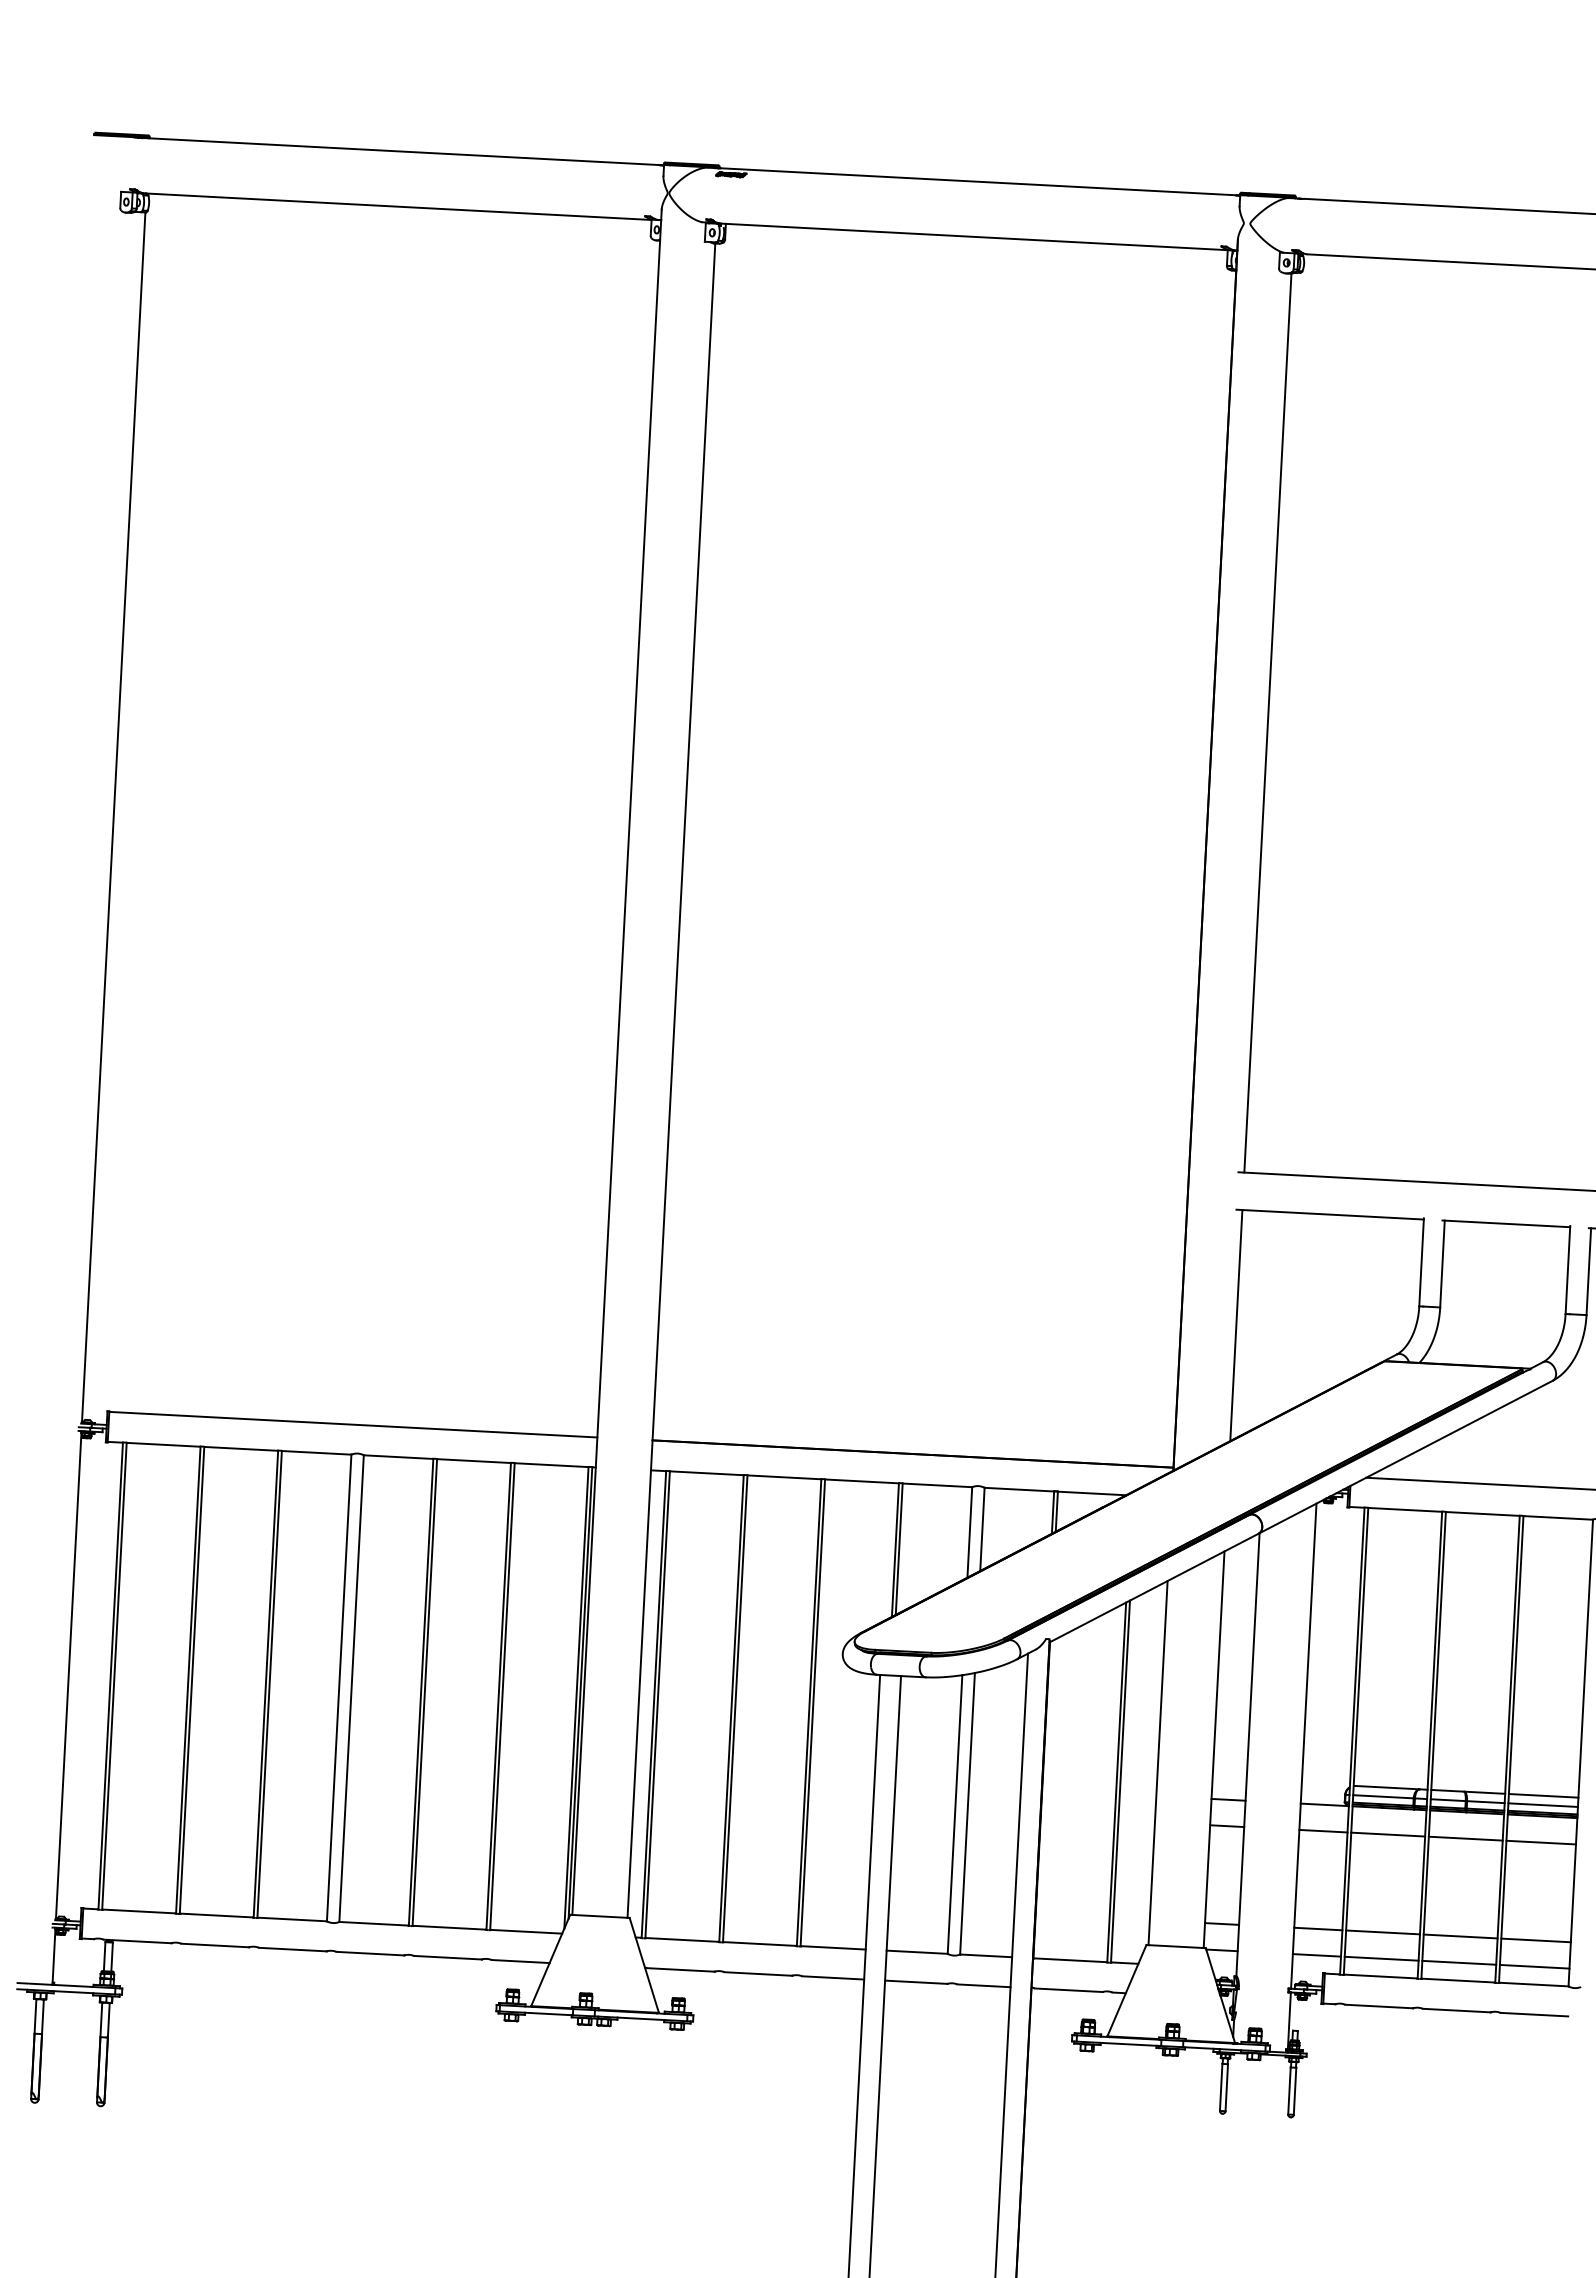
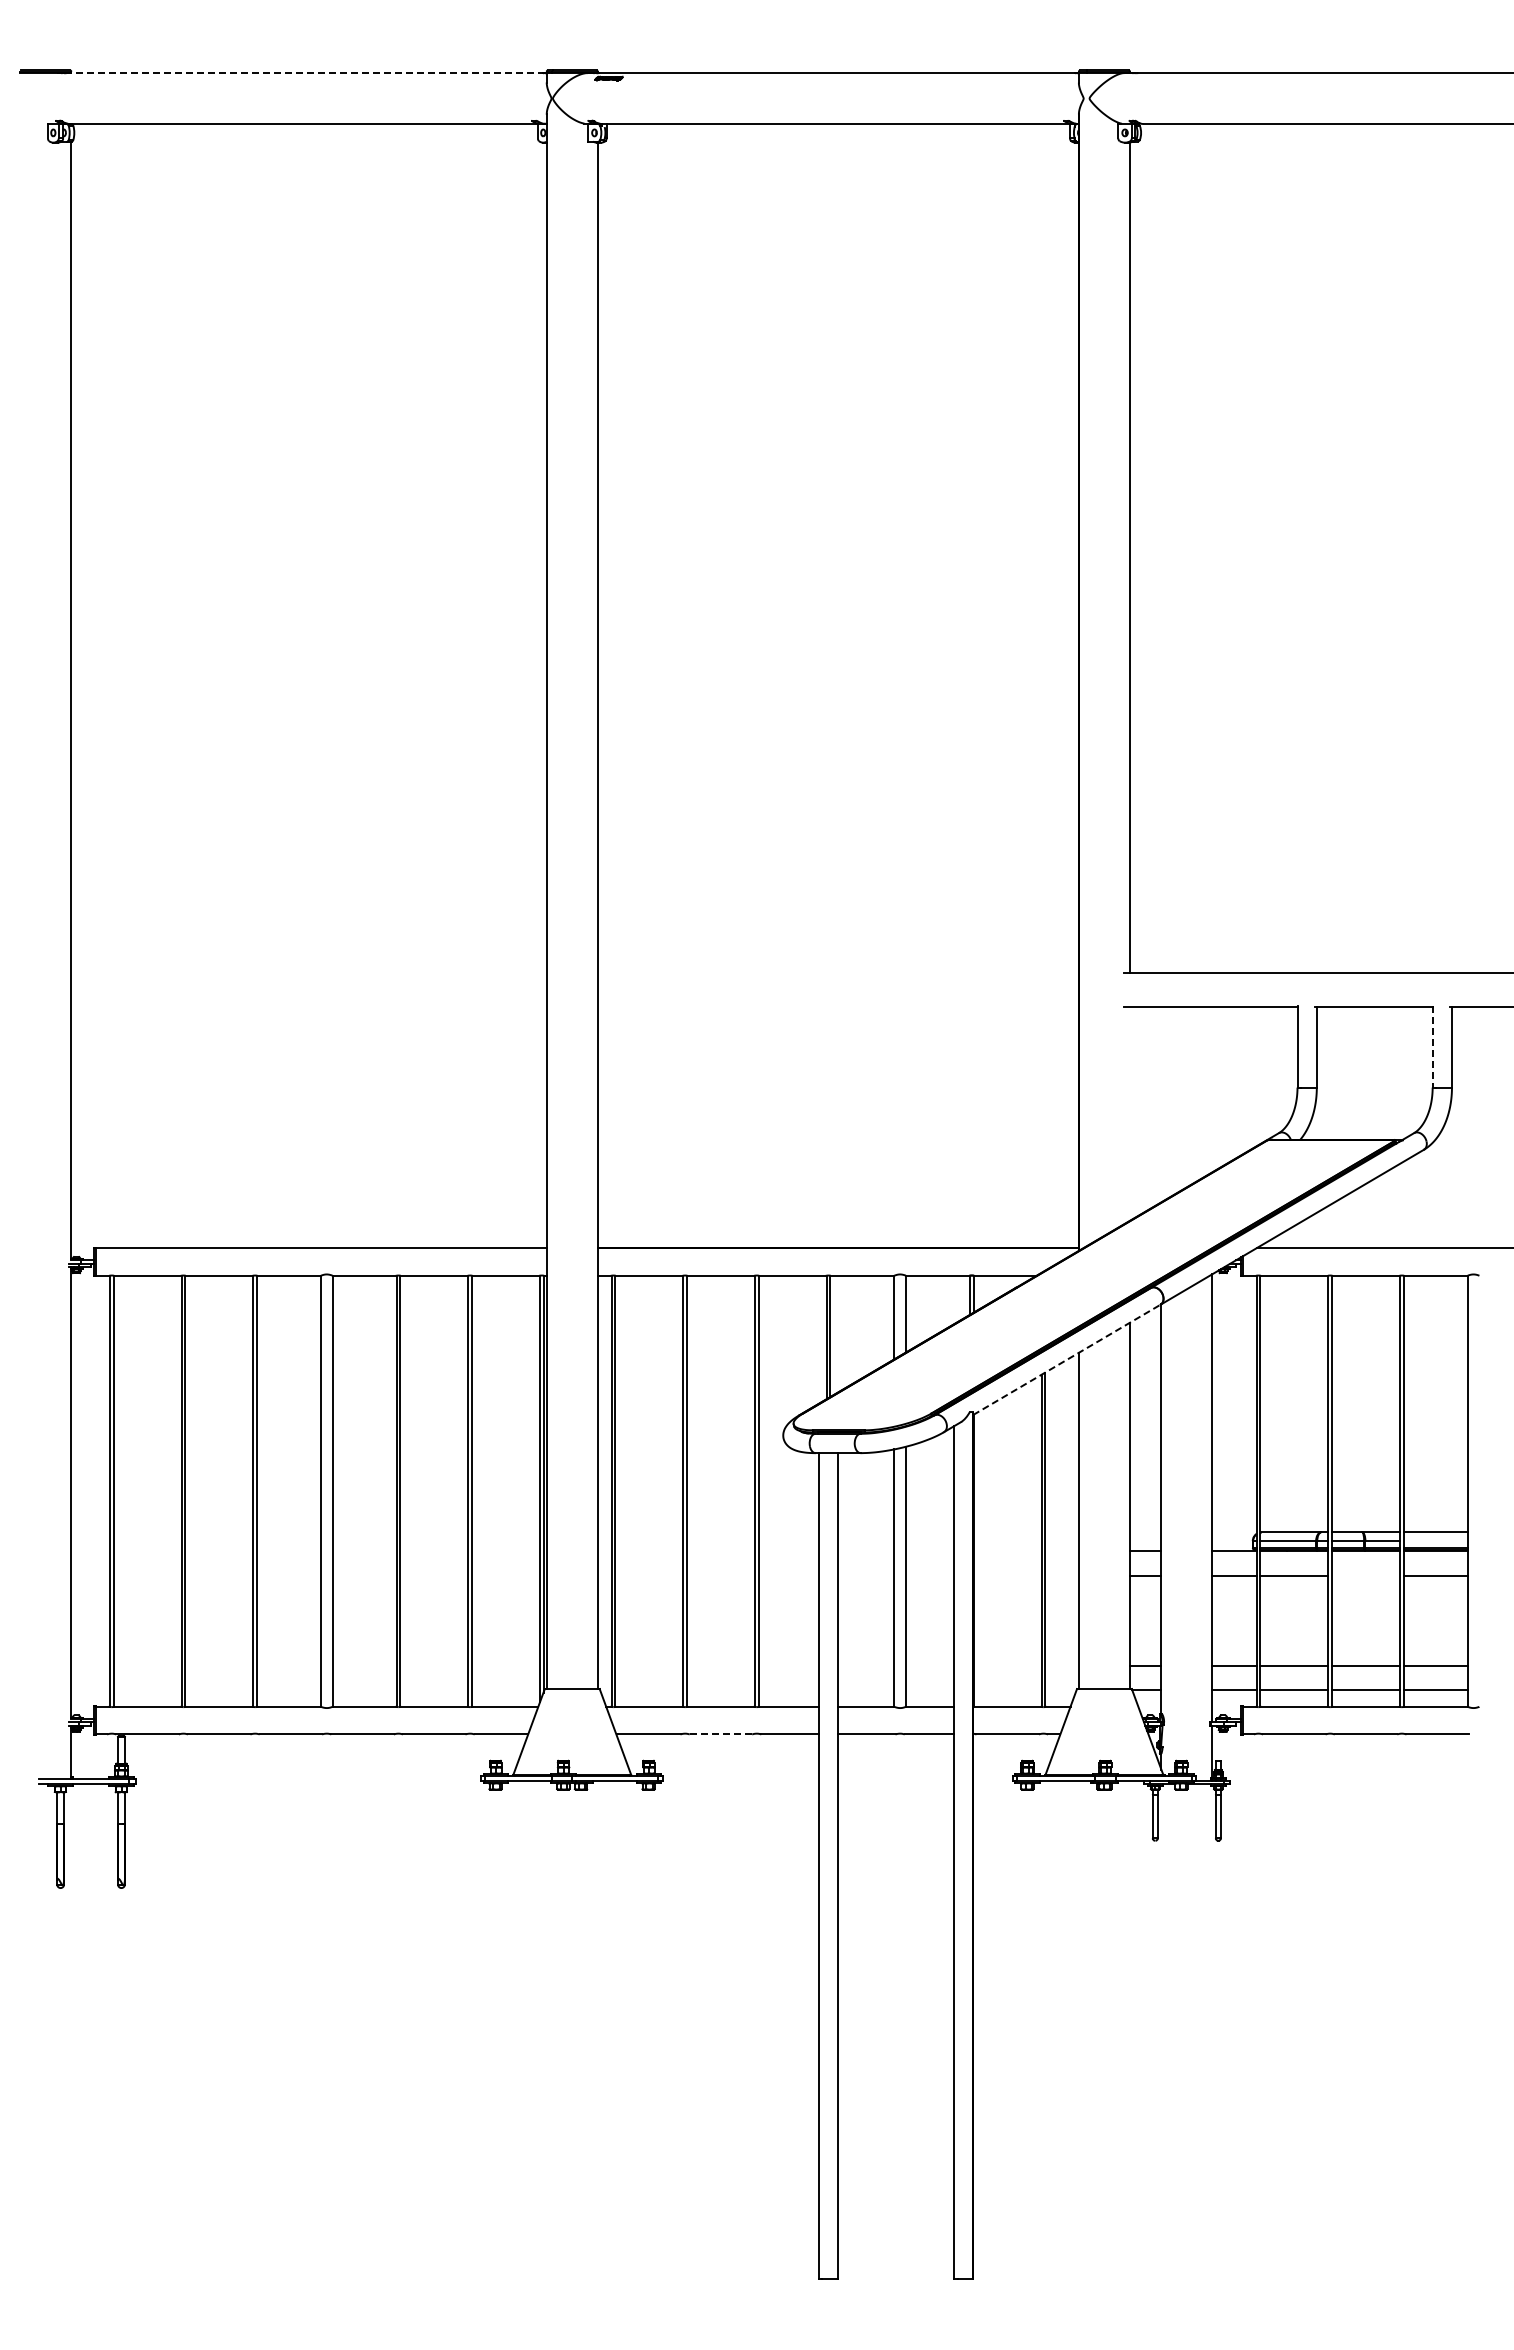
line: (402, 152) -> (305, 73), solid -> dashed
line: (1567, 1269) -> (1432, 1046), solid -> dashed
line: (1235, 1324) -> (1129, 1113), removed
line: (1153, 1587) -> (1066, 1359), solid -> dashed
line: (1542, 1805) -> (1435, 1541), removed
line: (1465, 1838) -> (1365, 1575), removed
line: (758, 1974) -> (721, 1734), solid -> dashed

